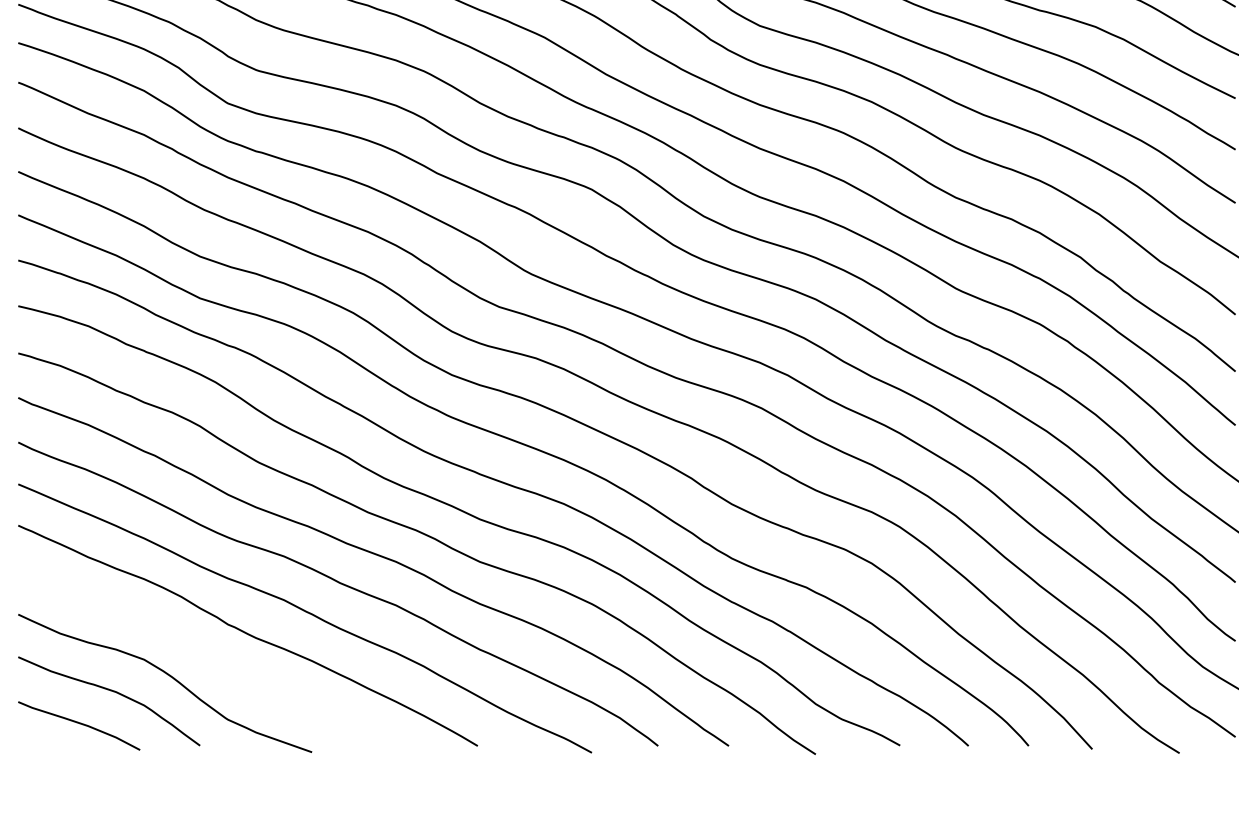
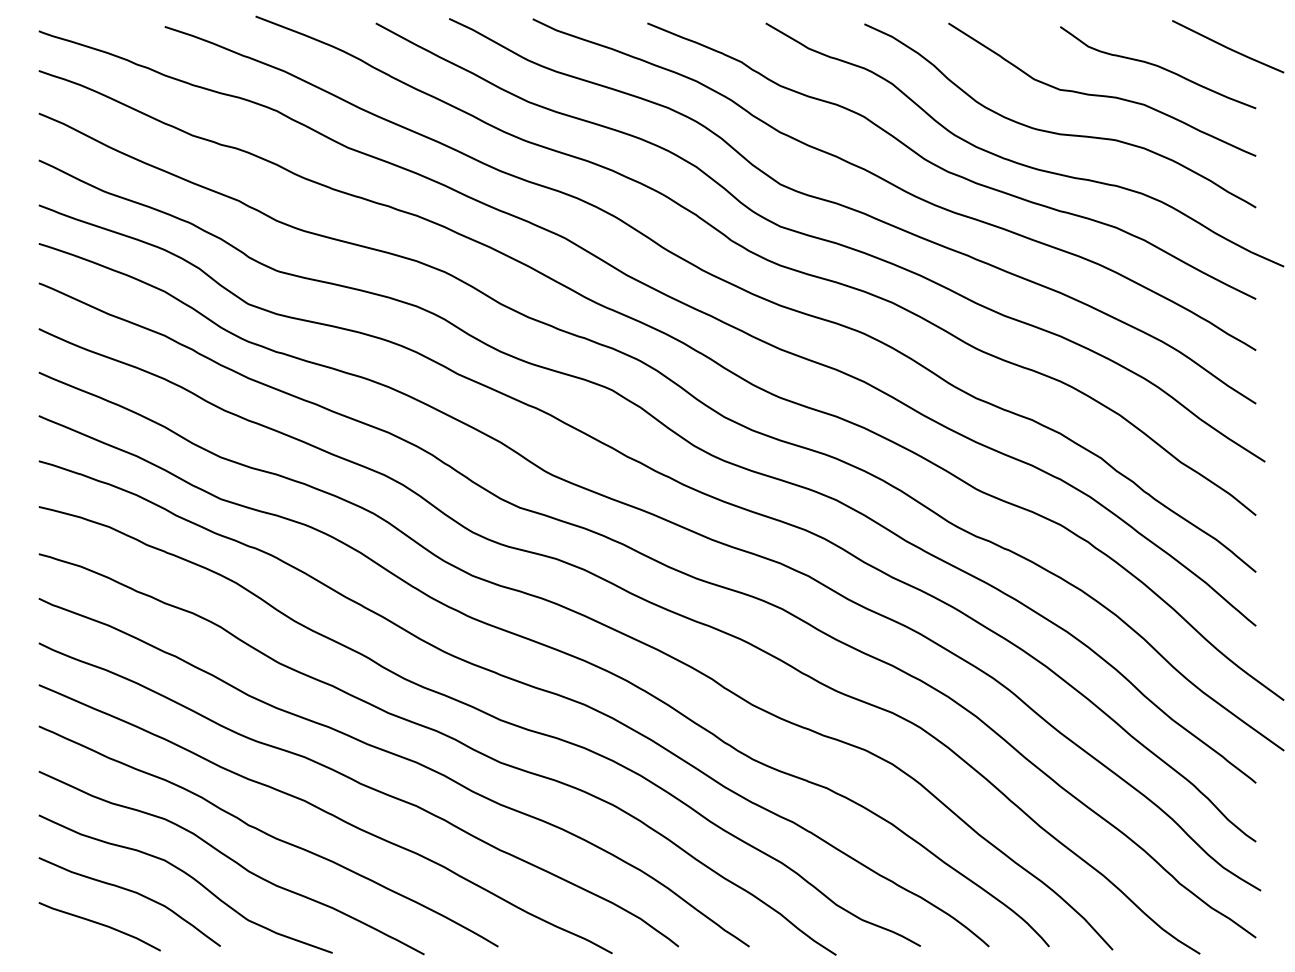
curve: (211, 660) -> (232, 861), added

